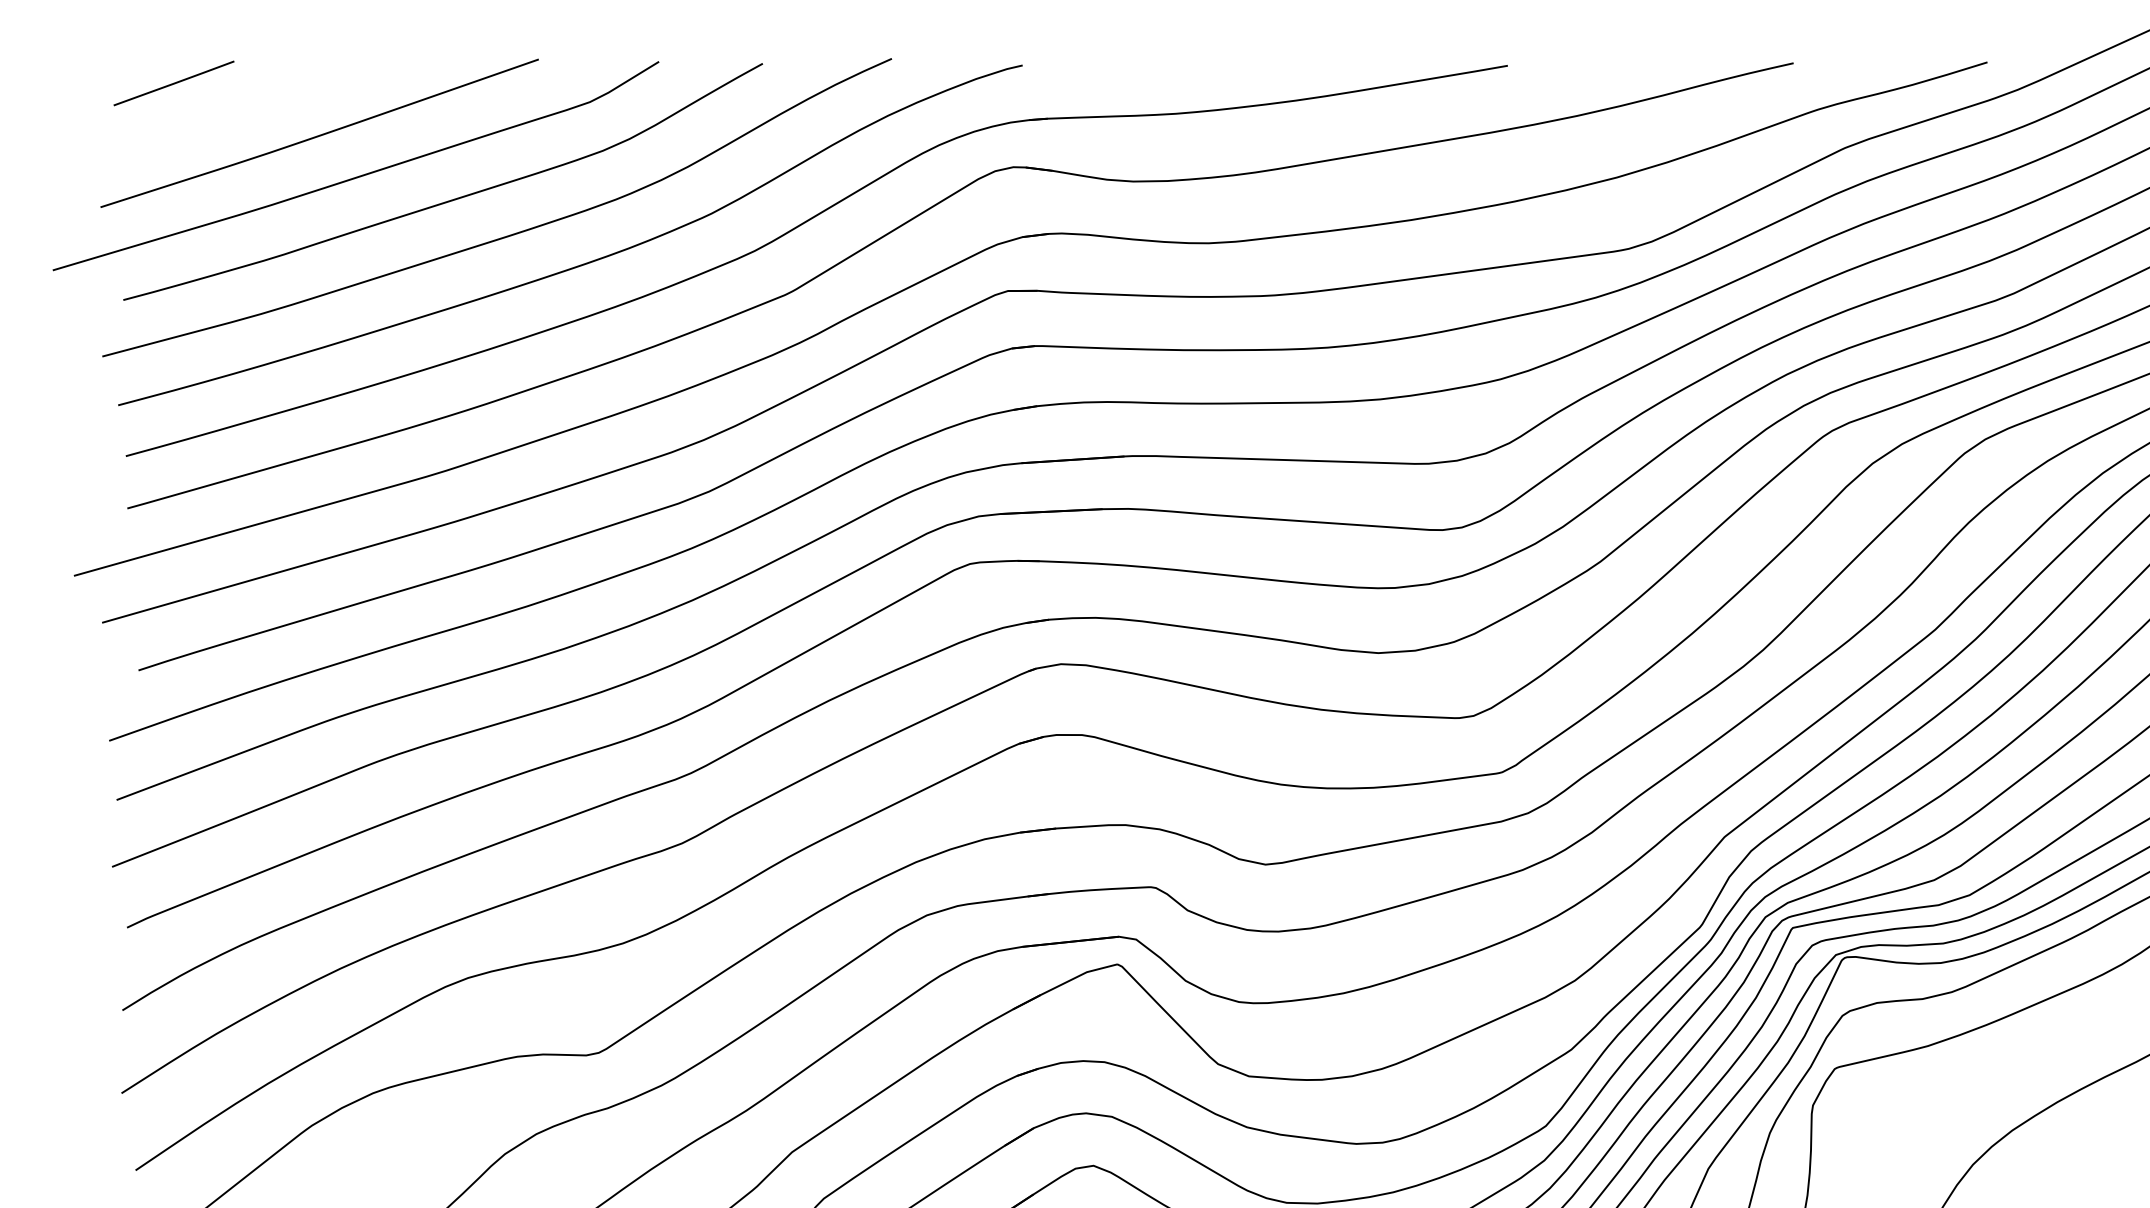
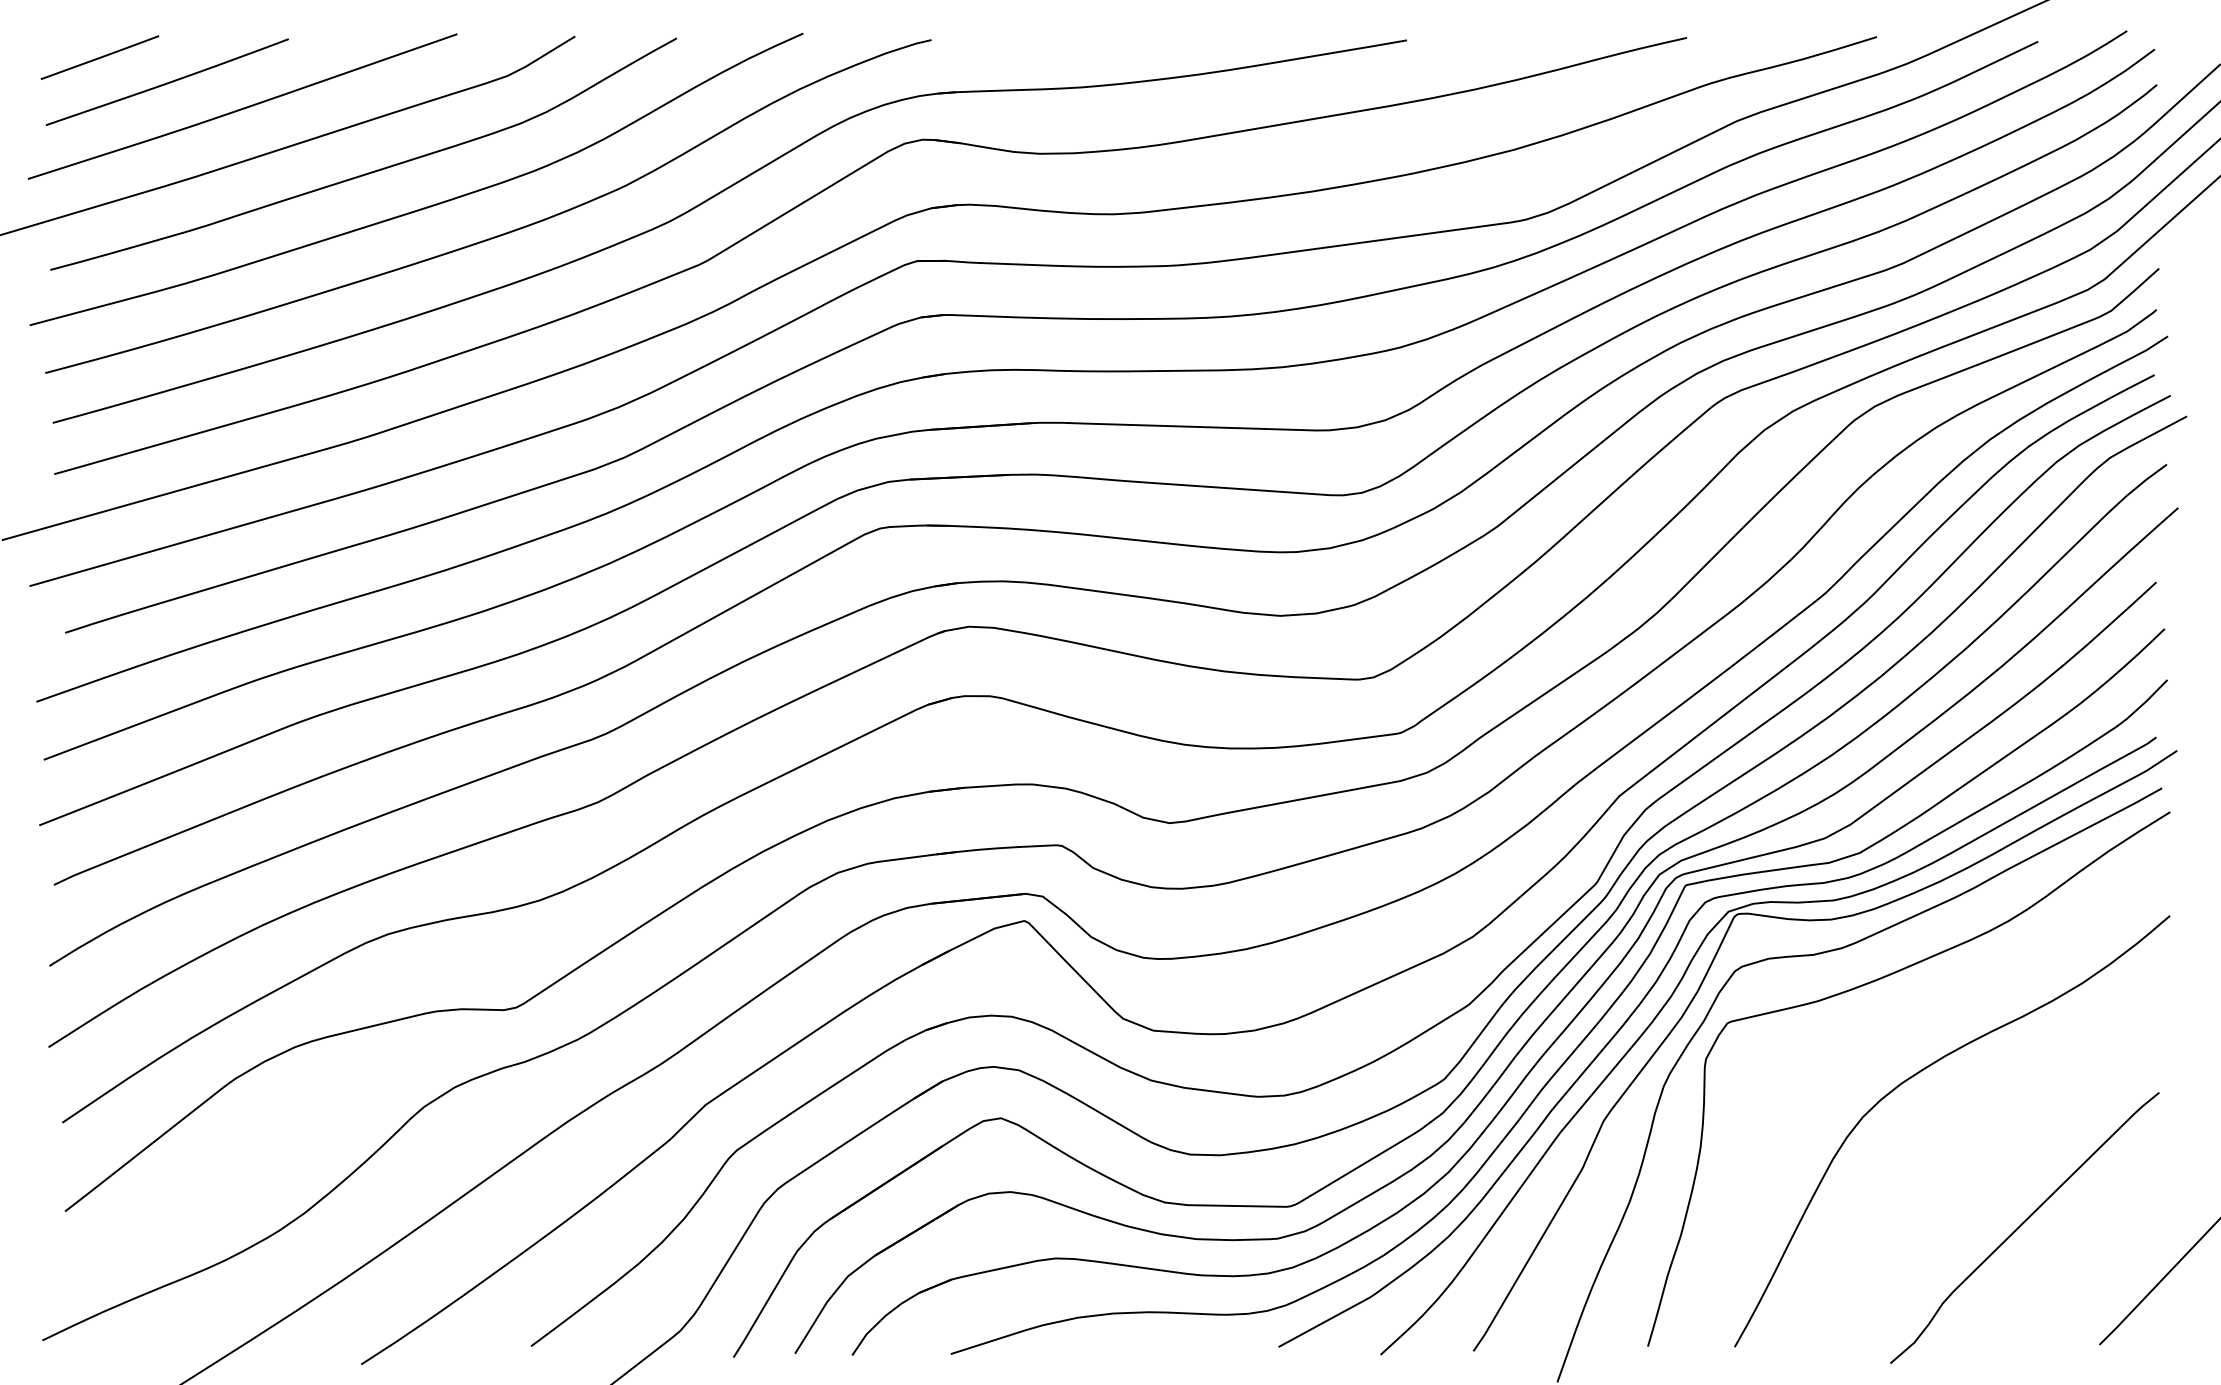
curve: (241, 108) -> (166, 82), added

